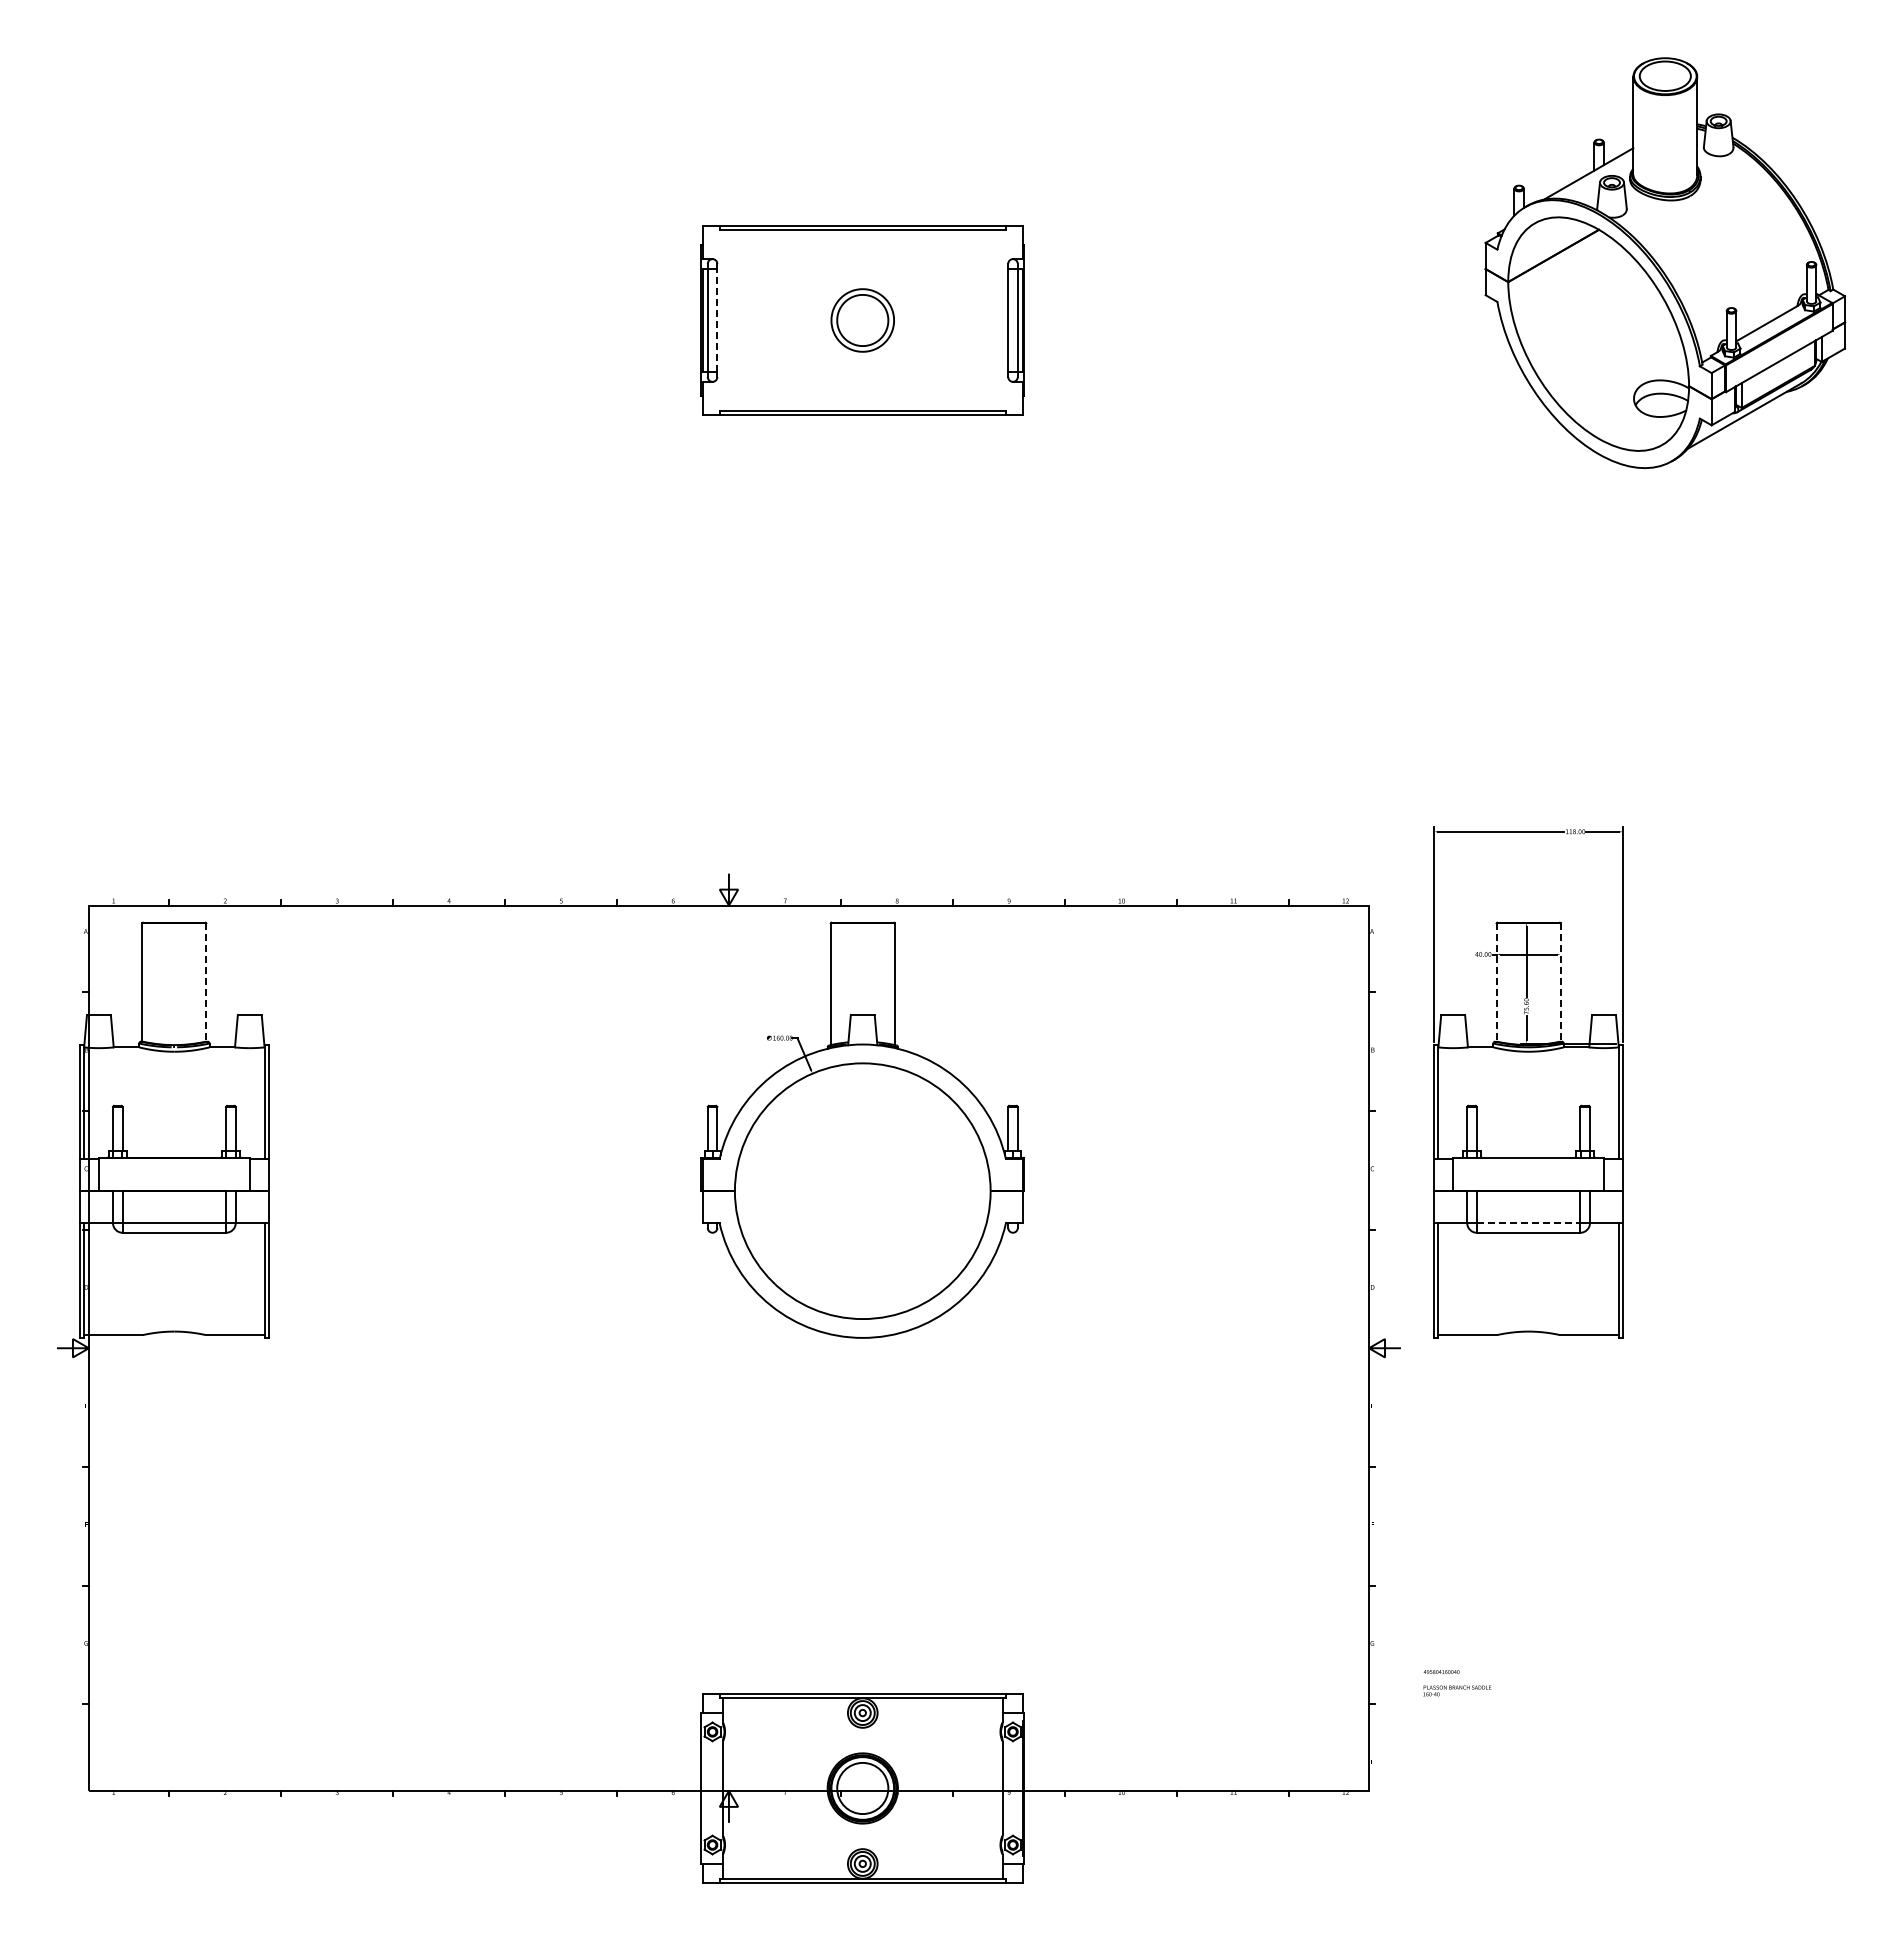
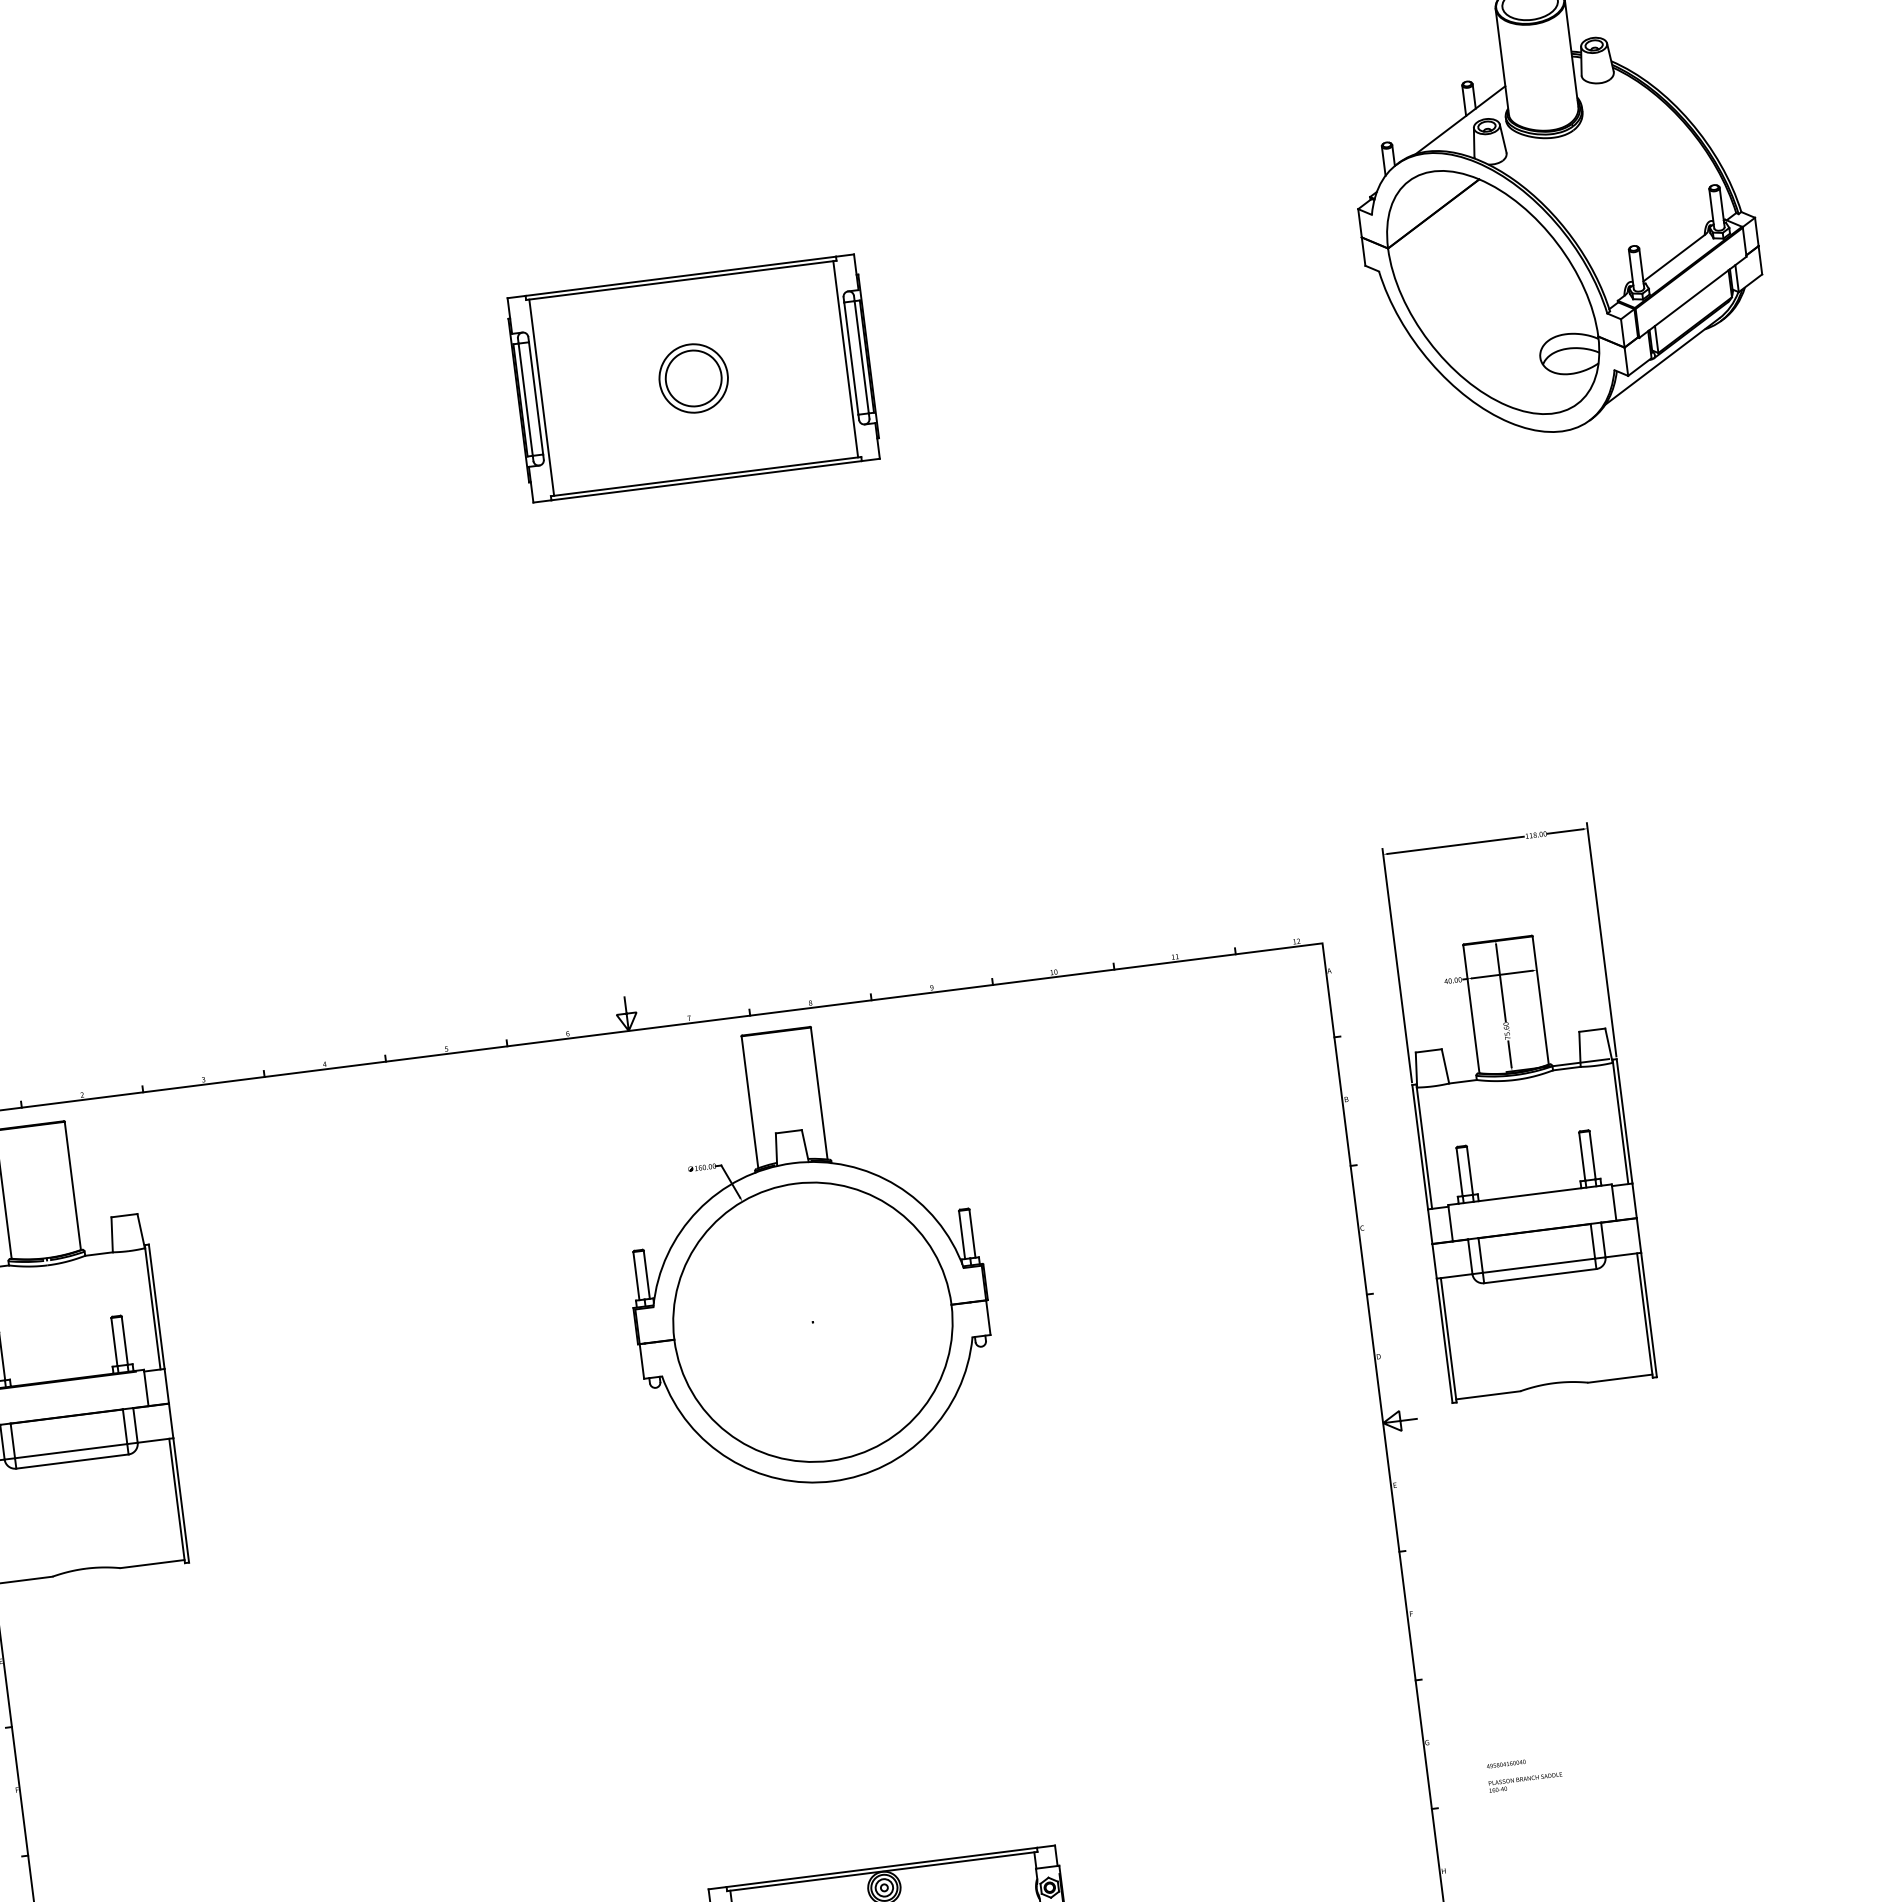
line: (717, 320) -> (536, 398), dashed -> solid
line: (722, 320) -> (541, 397), added
line: (1003, 320) -> (846, 359), added
line: (206, 983) -> (73, 1186), dashed -> solid
line: (1496, 983) -> (1471, 1010), dashed -> solid
line: (1560, 983) -> (1540, 1001), dashed -> solid
line: (1528, 1223) -> (1538, 1266), dashed -> solid

